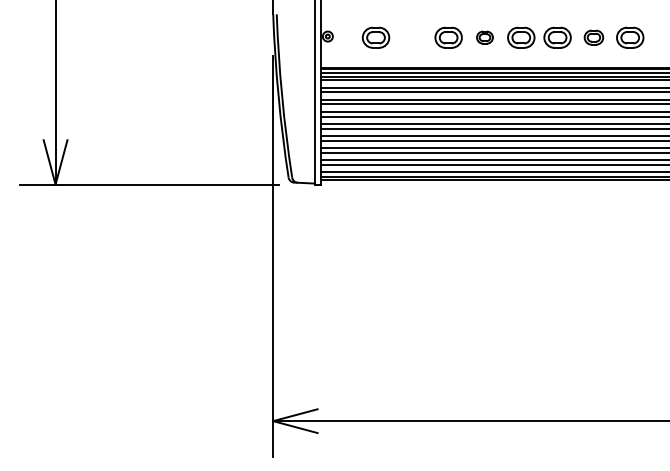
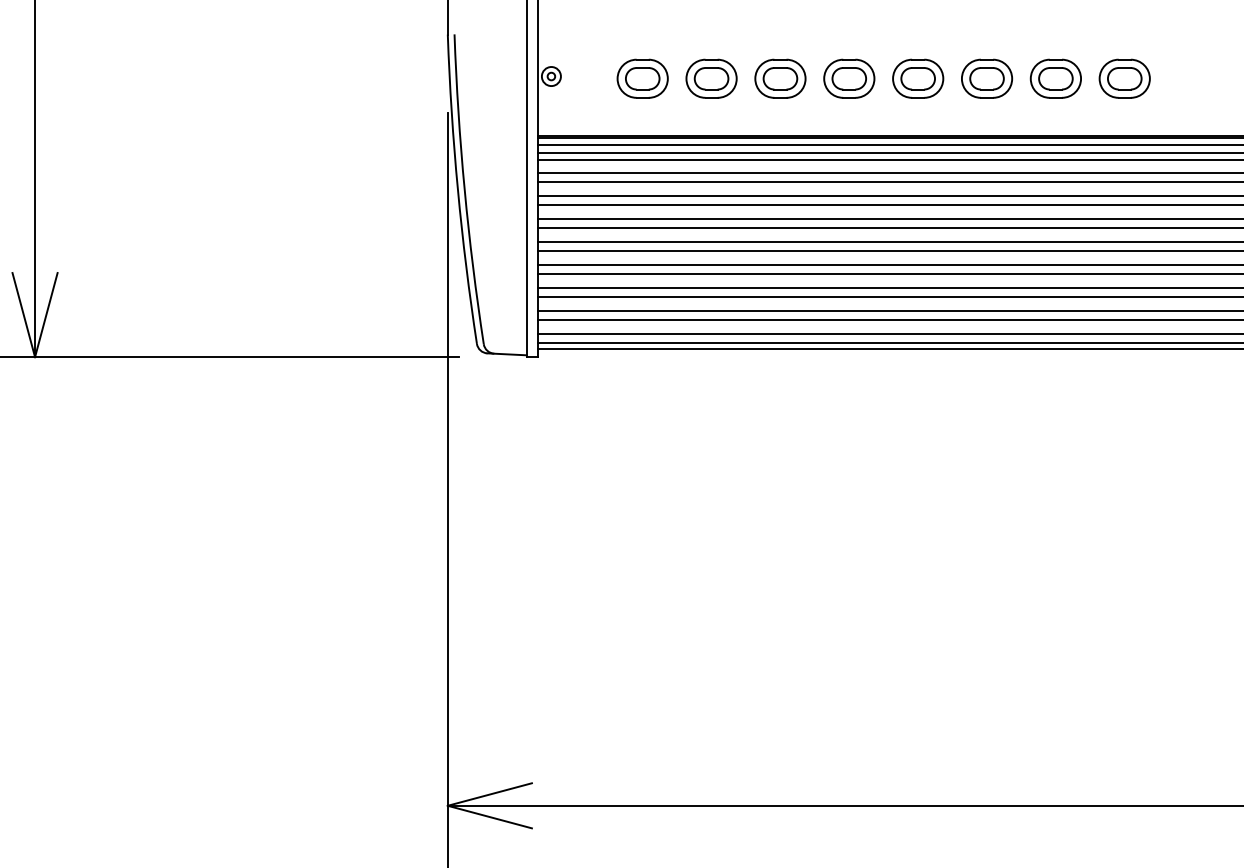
part: (412, 37) -> (711, 78), added
part: (484, 37) -> (848, 78), size x1.67
part: (593, 37) -> (1055, 78), size x1.43

